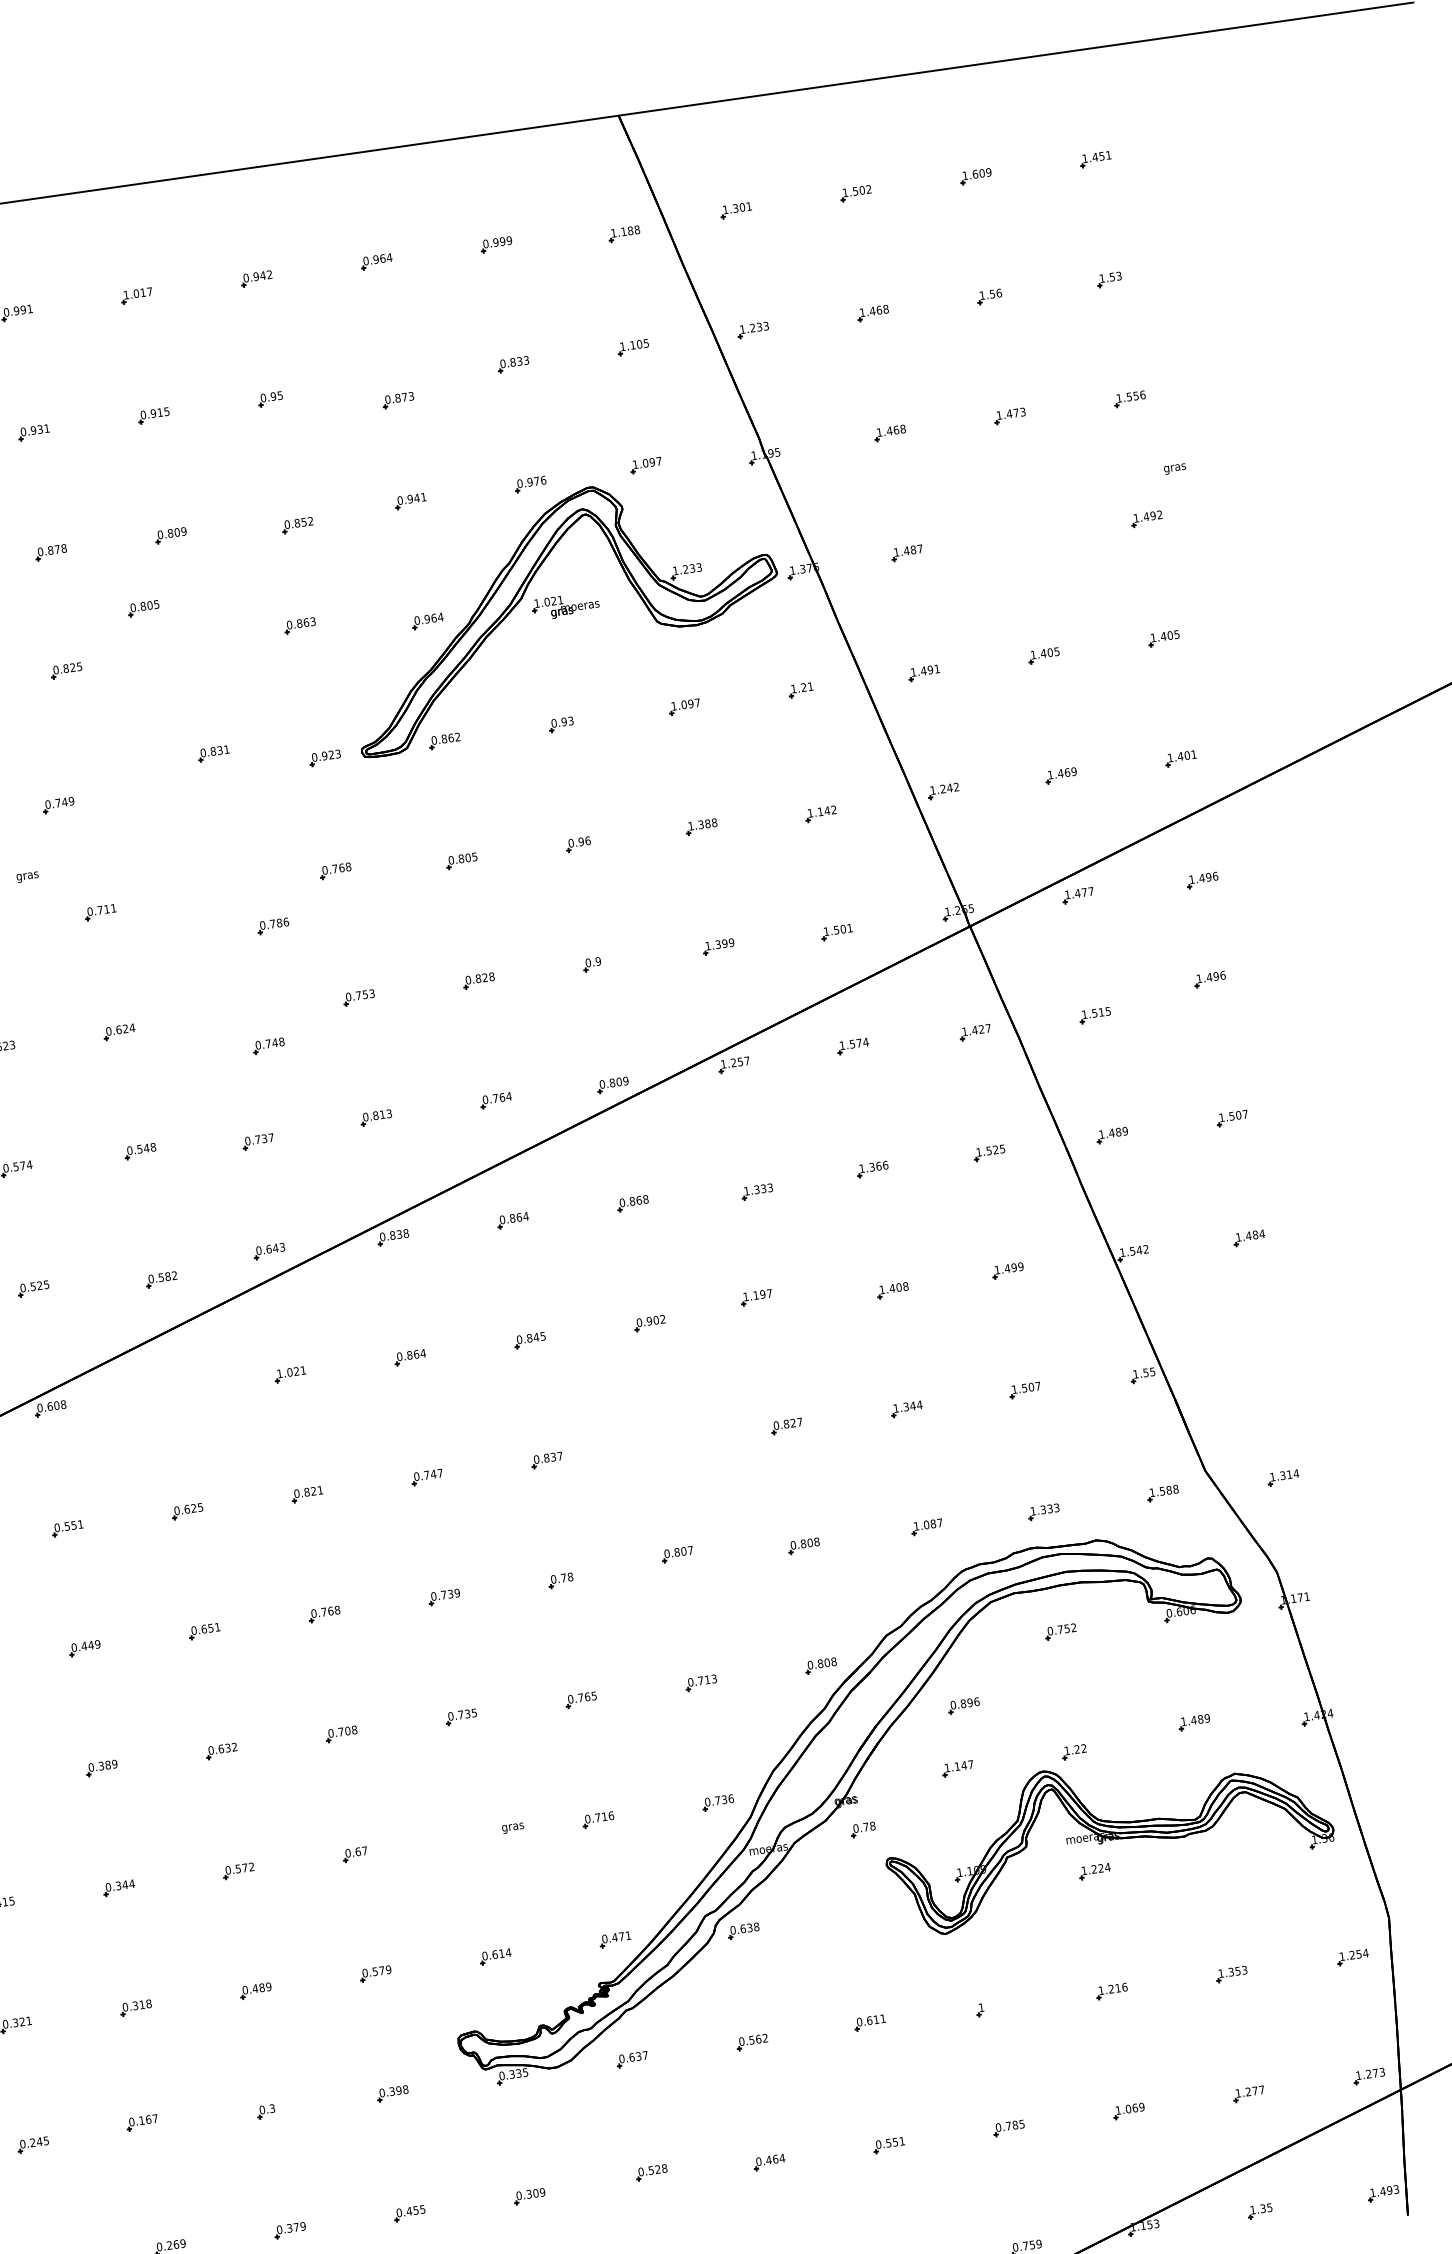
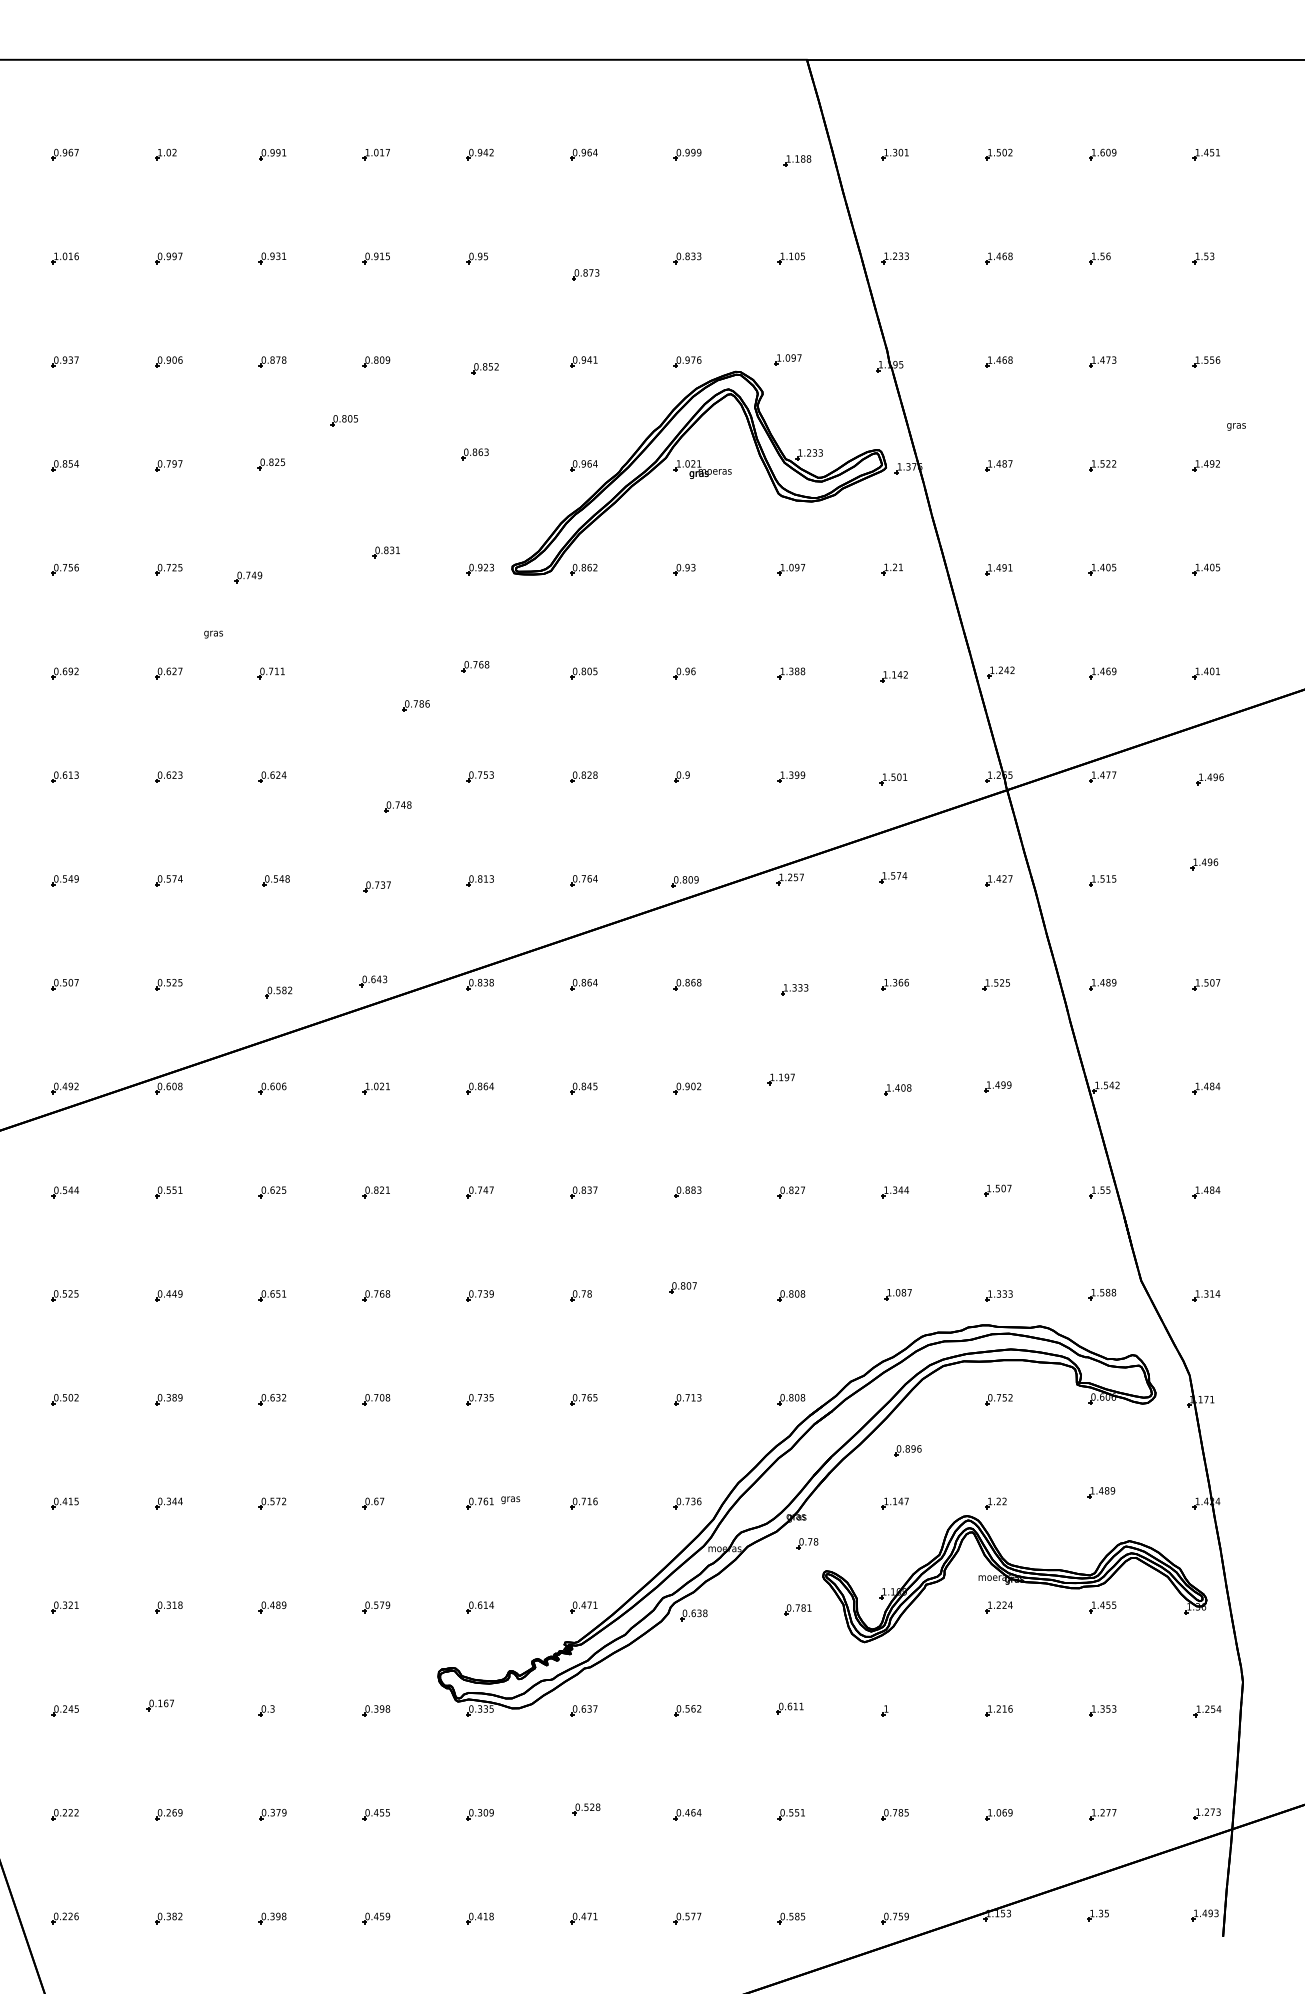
part: (1026, 535) -> (1102, 465), added
part: (1266, 1358) -> (1206, 1192), added
part: (170, 1391) -> (272, 1088), added
part: (666, 1442) -> (687, 1191), added
part: (477, 1837) -> (479, 1503), added
part: (1214, 1854) -> (1102, 1607), added
part: (862, 1907) -> (797, 1609), added

